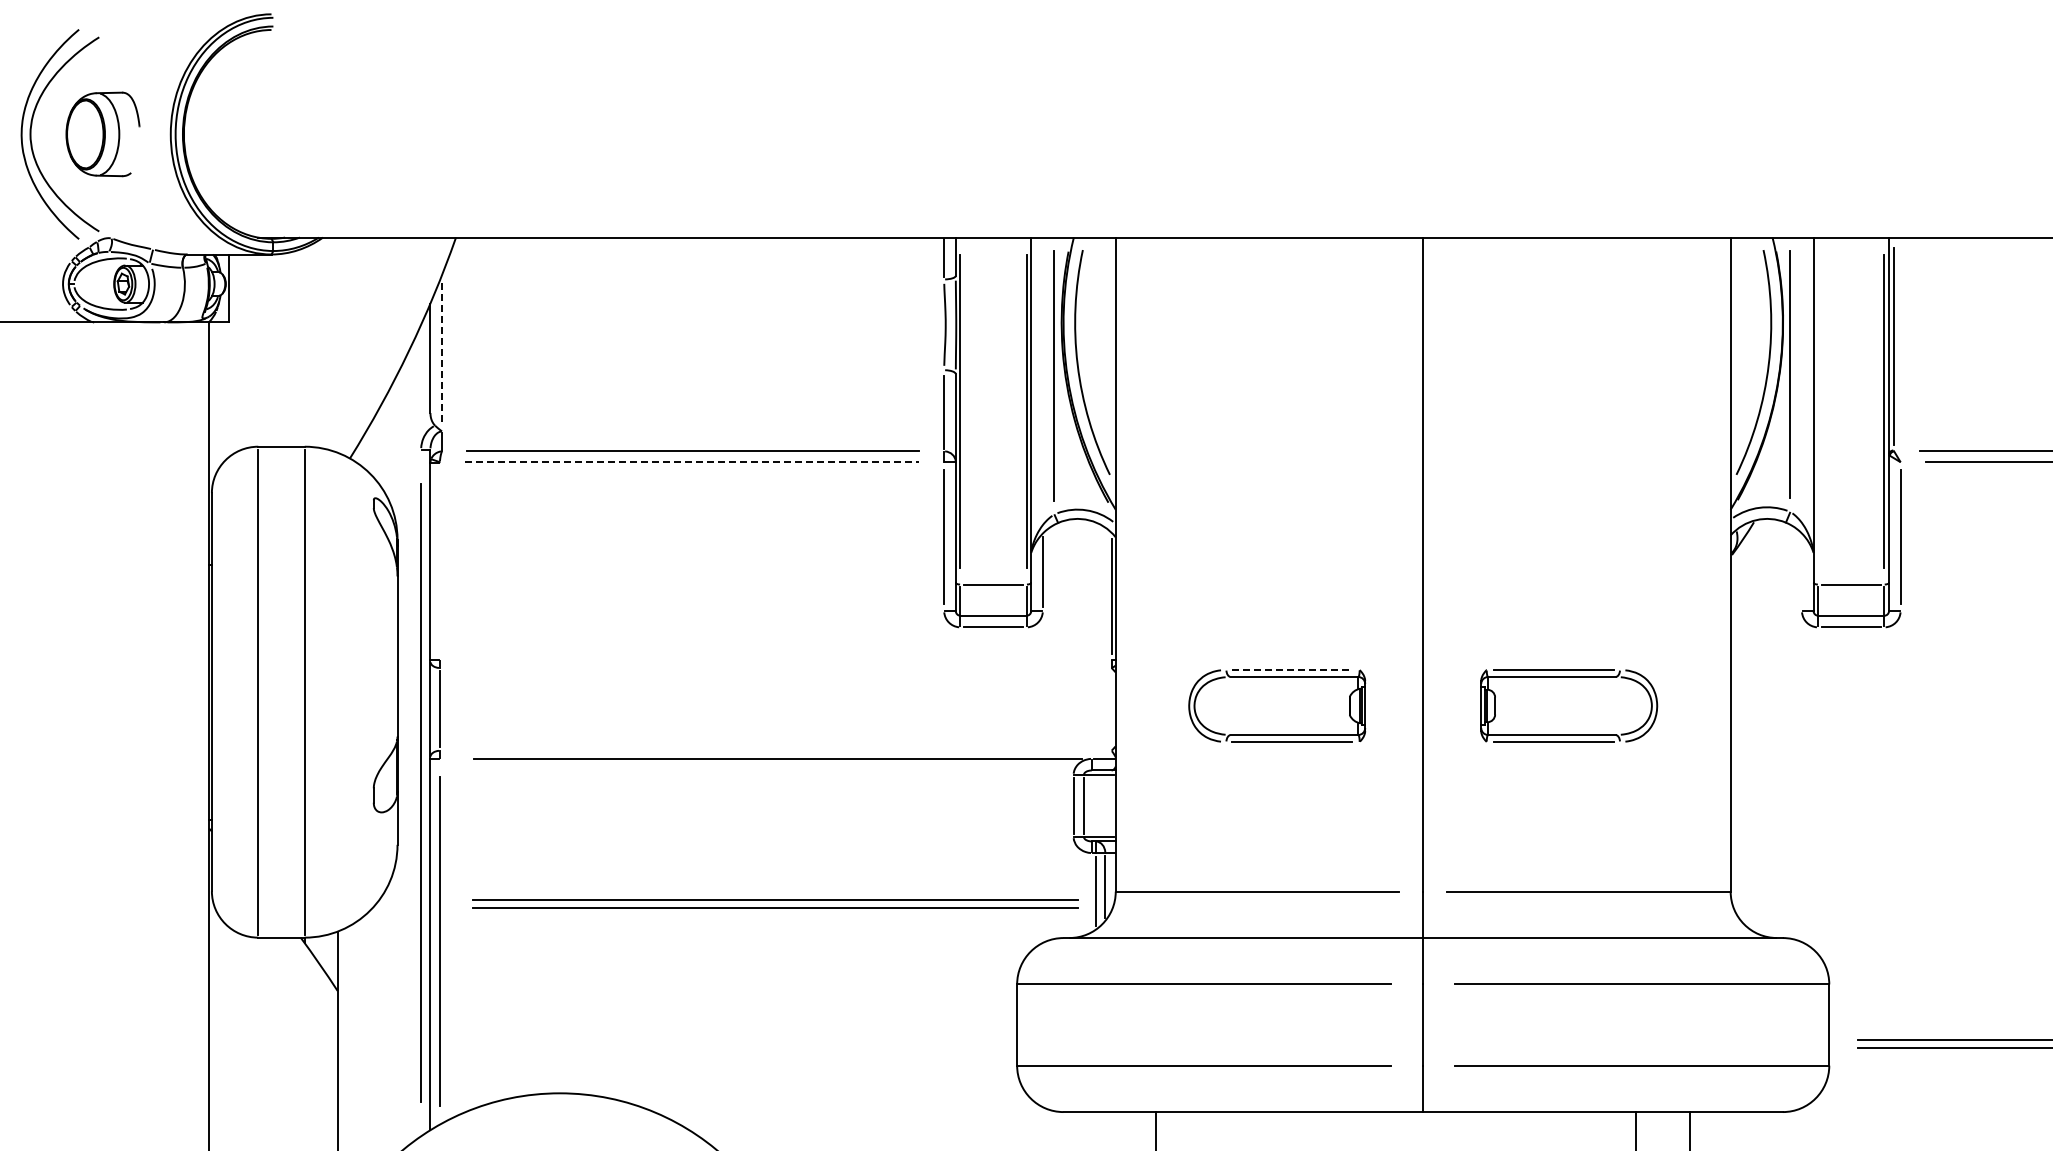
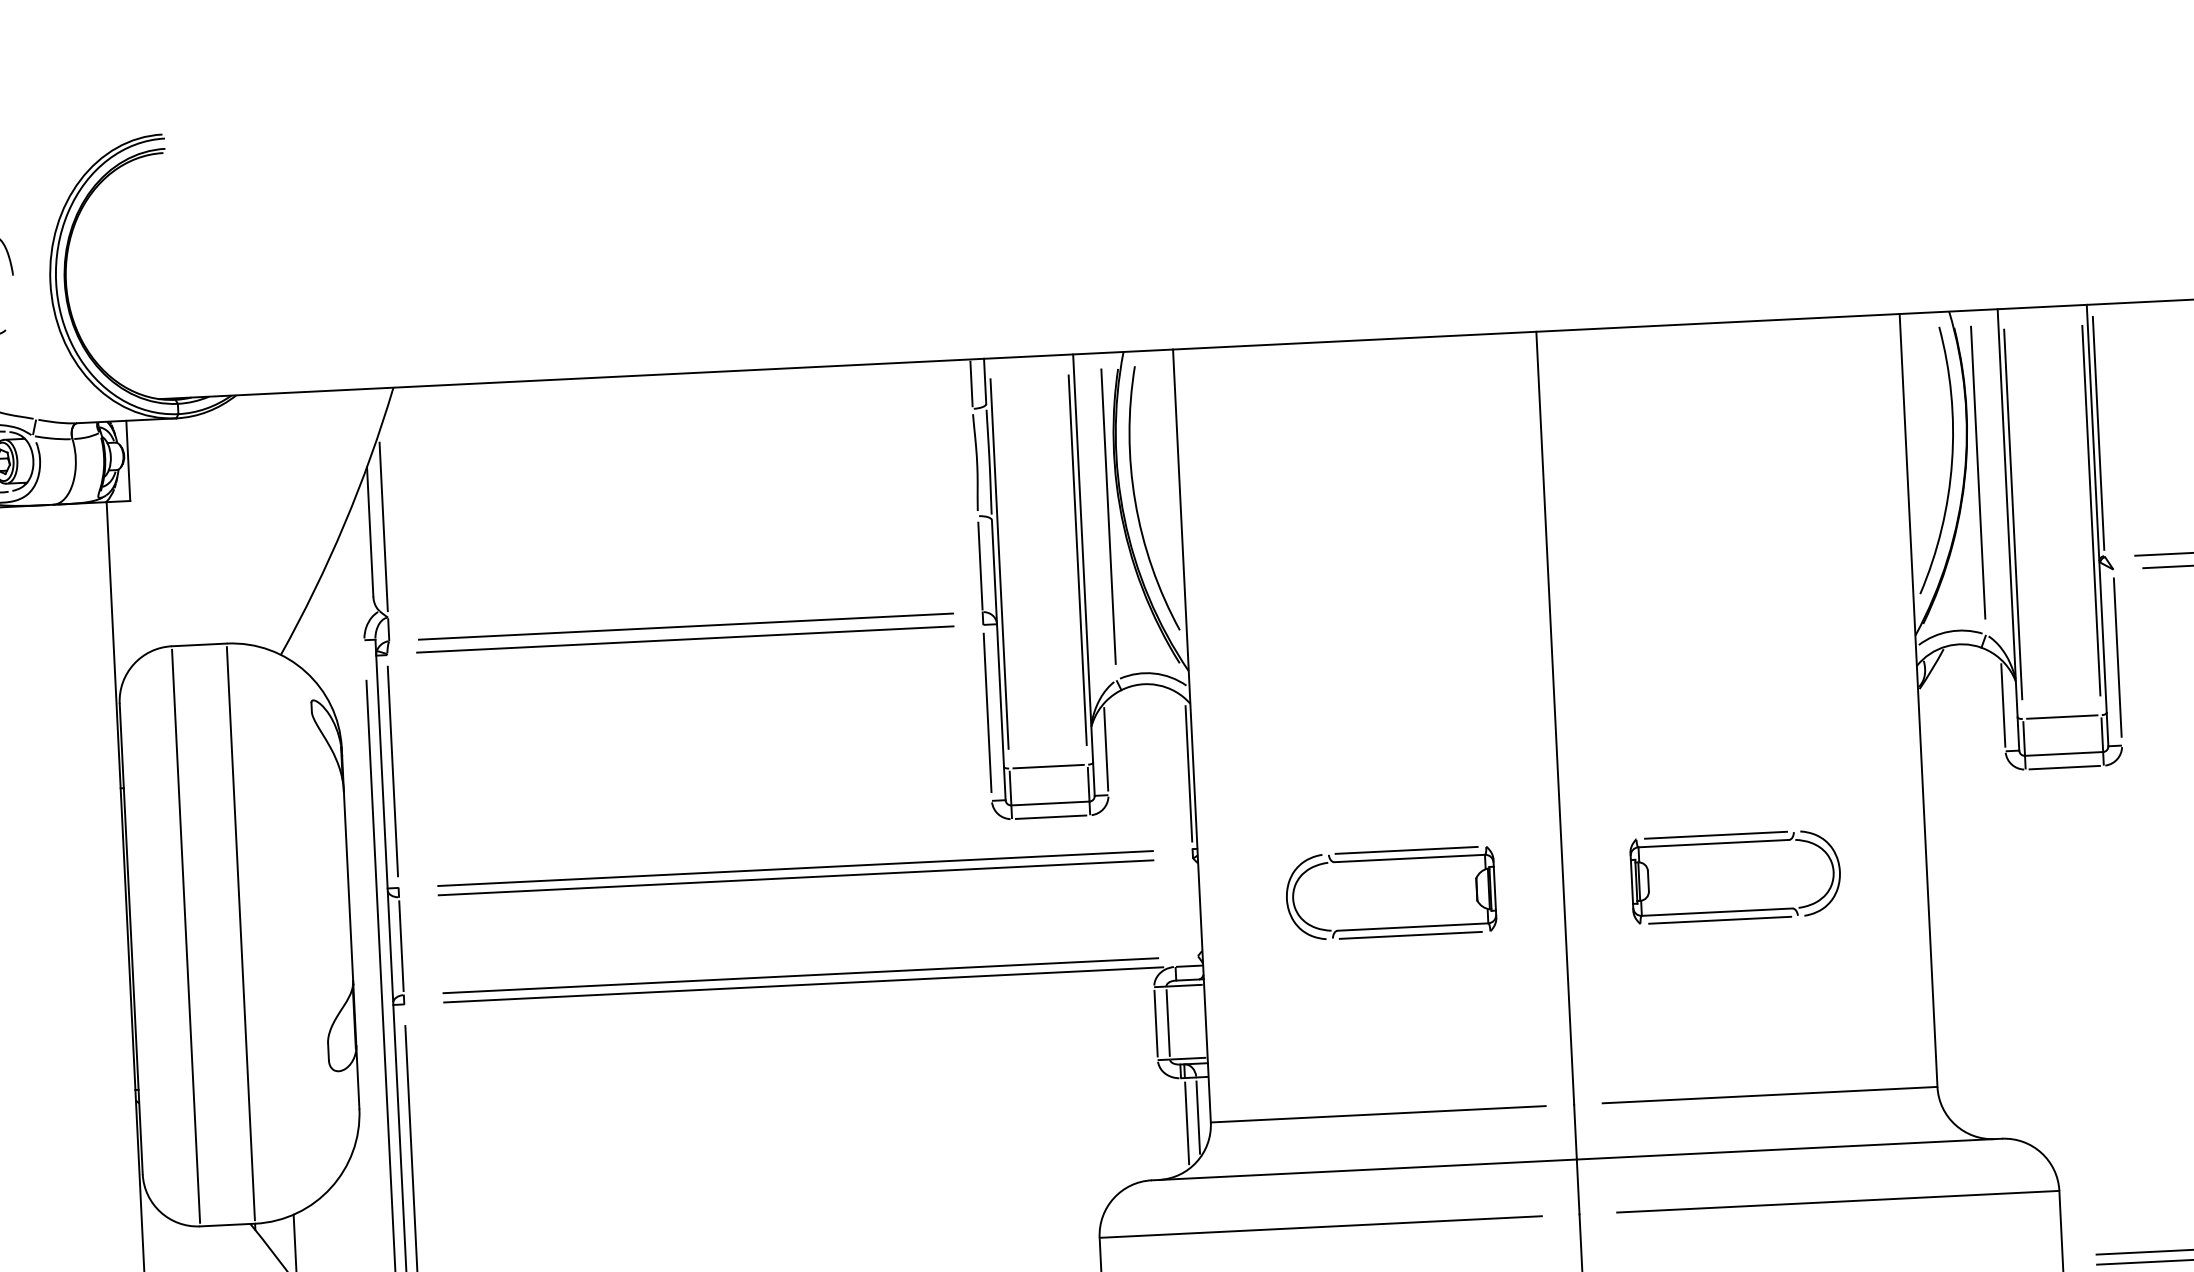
line: (442, 355) -> (384, 527), dashed -> solid
line: (1818, 411) -> (2013, 514), added
line: (692, 462) -> (685, 639), dashed -> solid
line: (439, 561) -> (392, 771), added
line: (1802, 572) -> (2003, 705), added
line: (1292, 670) -> (1406, 850), dashed -> solid
line: (775, 750) -> (800, 975), added
part: (775, 903) -> (795, 872), moved

